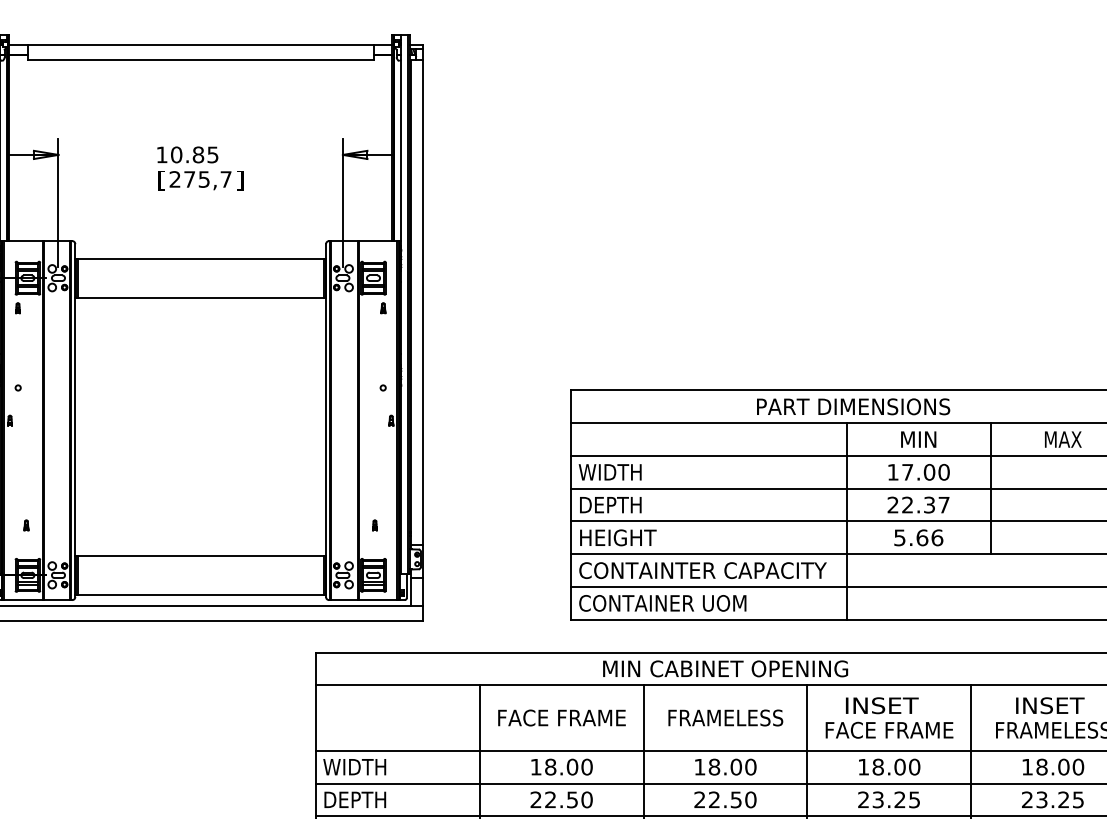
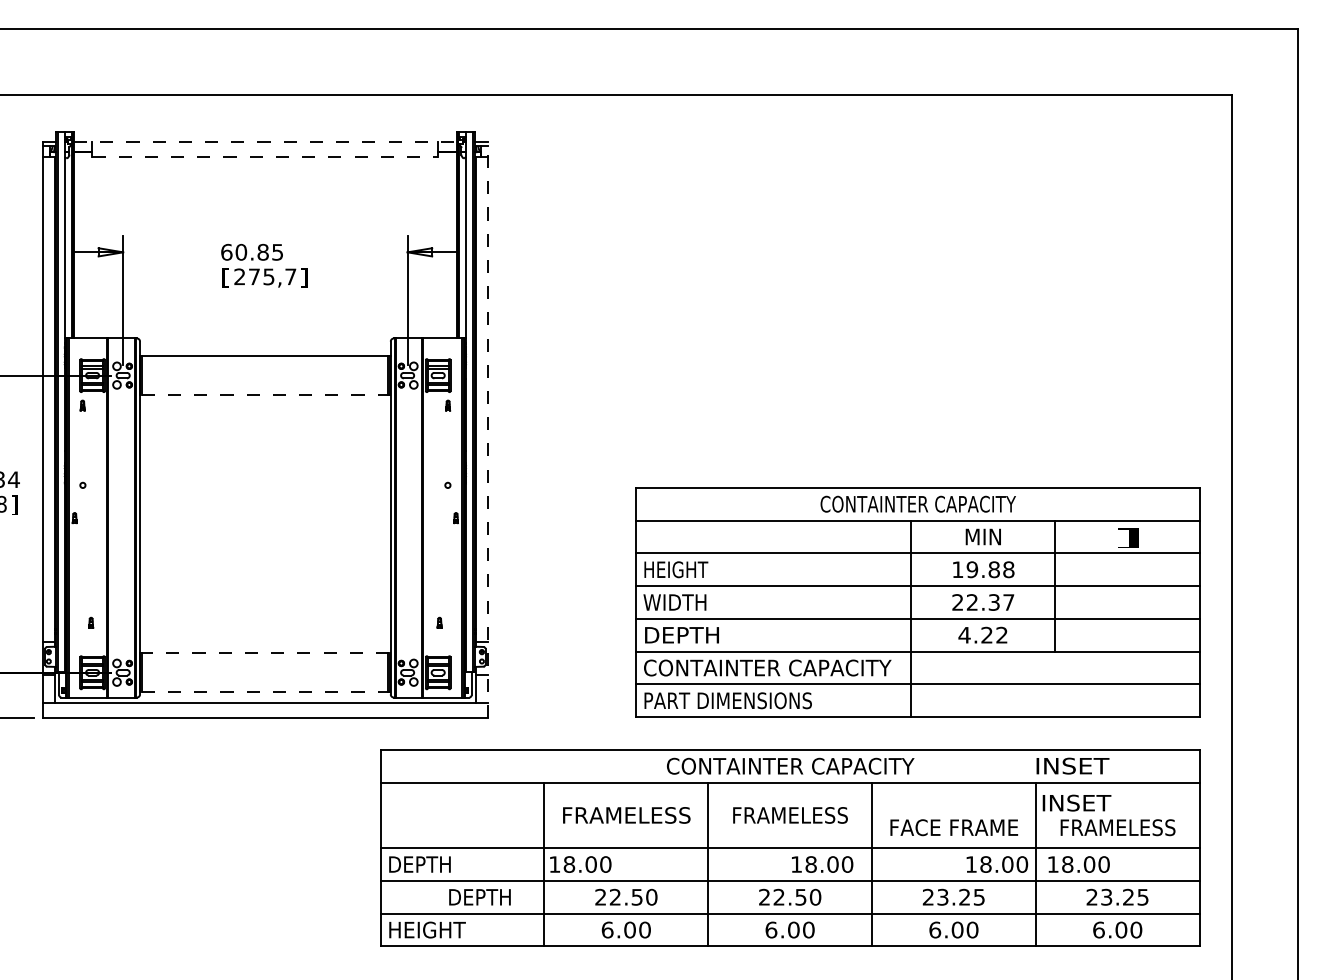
line: (200, 44) -> (265, 141), solid -> dashed
line: (200, 60) -> (265, 157), solid -> dashed
text: (161, 154) -> (226, 251), 10.85 -> 60.85
line: (199, 298) -> (264, 395), solid -> dashed
line: (423, 332) -> (488, 429), solid -> dashed
text: (852, 406) -> (917, 503), PART DIMENSIONS -> CONTAINTER CAPACITY
text: (1062, 440) -> (1127, 537), MAX -> ]
text: (610, 472) -> (675, 569), WIDTH -> HEIGHT
text: (925, 472) -> (990, 569), 17.00 -> 19.88
text: (605, 505) -> (670, 602), DEPTH -> WIDTH
text: (617, 537) -> (682, 634), HEIGHT -> DEPTH
text: (918, 537) -> (983, 634), 5.66 -> 4.22
line: (200, 556) -> (265, 653), solid -> dashed
line: (199, 595) -> (264, 692), solid -> dashed
text: (662, 603) -> (727, 700), CONTAINER UOM -> PART DIMENSIONS
text: (725, 668) -> (790, 765), MIN CABINET OPENING -> CONTAINTER CAPACITY
text: (881, 705) -> (1072, 765), moved
text: (1049, 705) -> (1076, 802), moved
text: (561, 718) -> (626, 815), FACE FRAME -> FRAMELESS
text: (350, 767) -> (415, 864), WIDTH -> DEPTH
text: (561, 767) -> (580, 864), moved
text: (725, 767) -> (822, 864), moved
text: (889, 767) -> (997, 864), moved
text: (1052, 767) -> (1078, 864), moved
text: (354, 800) -> (479, 897), moved

